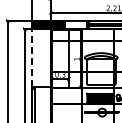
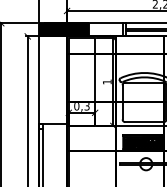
line: (32, 57) -> (39, 79), dashed -> solid

